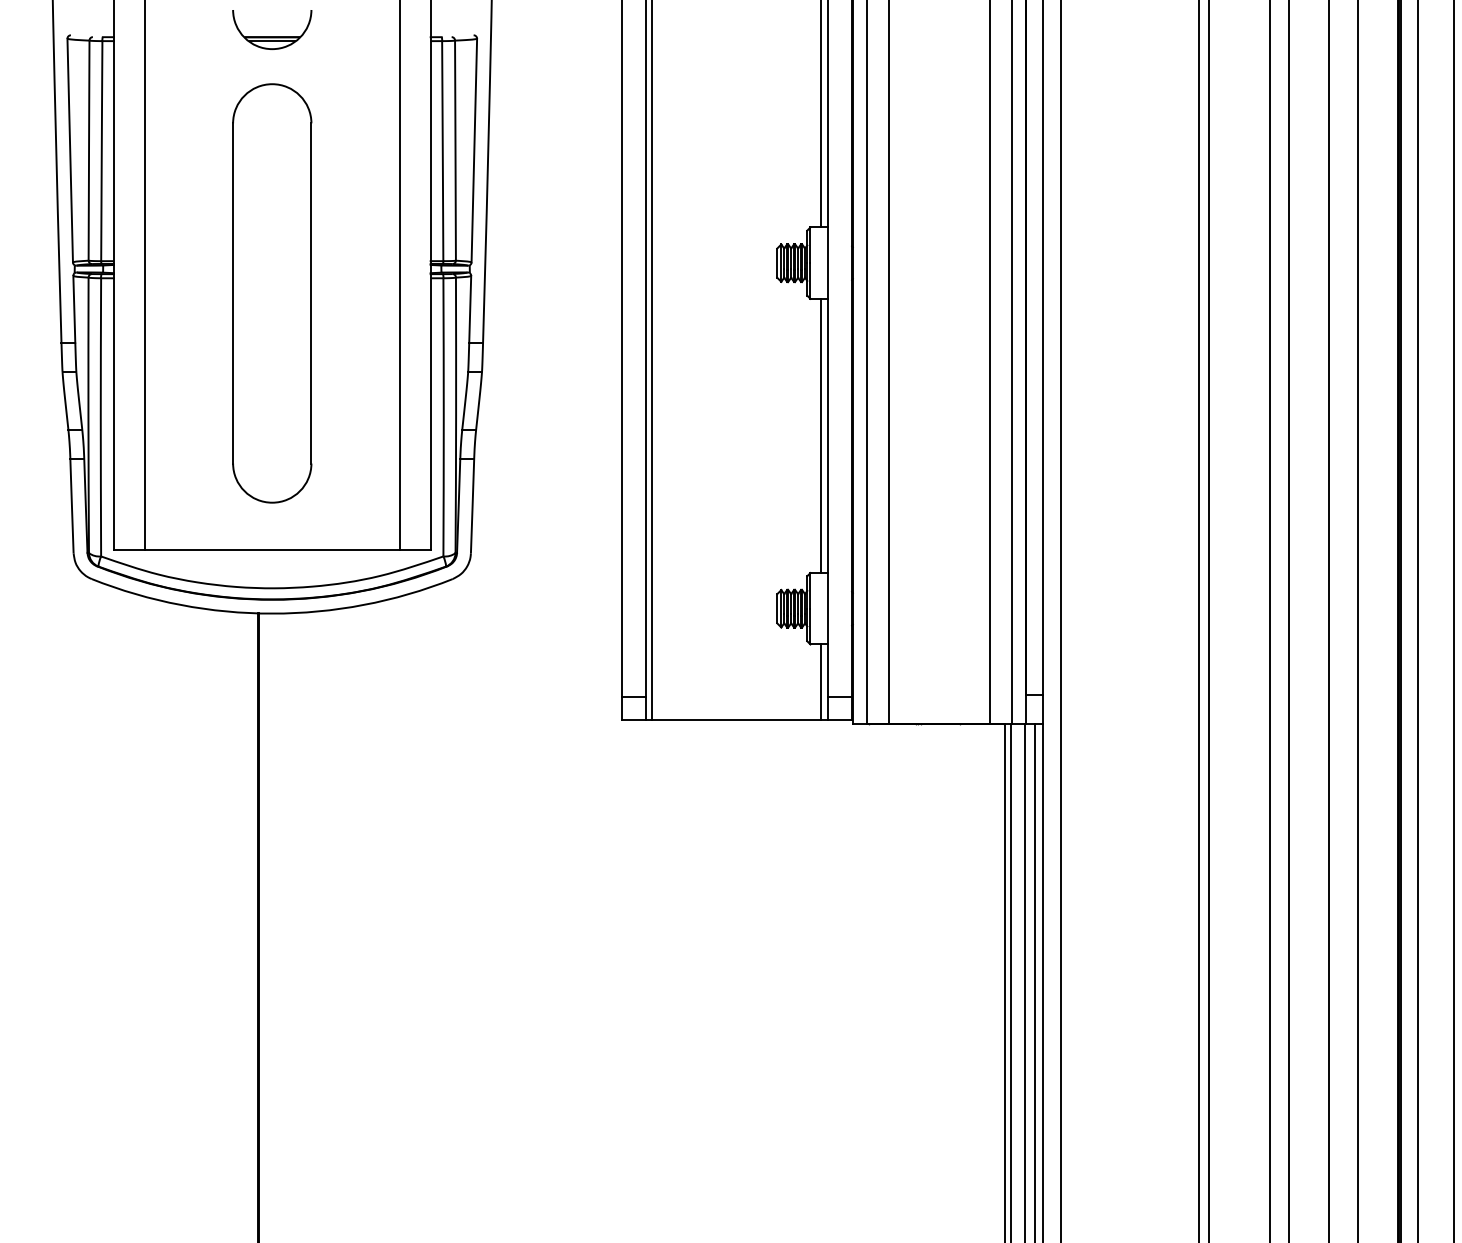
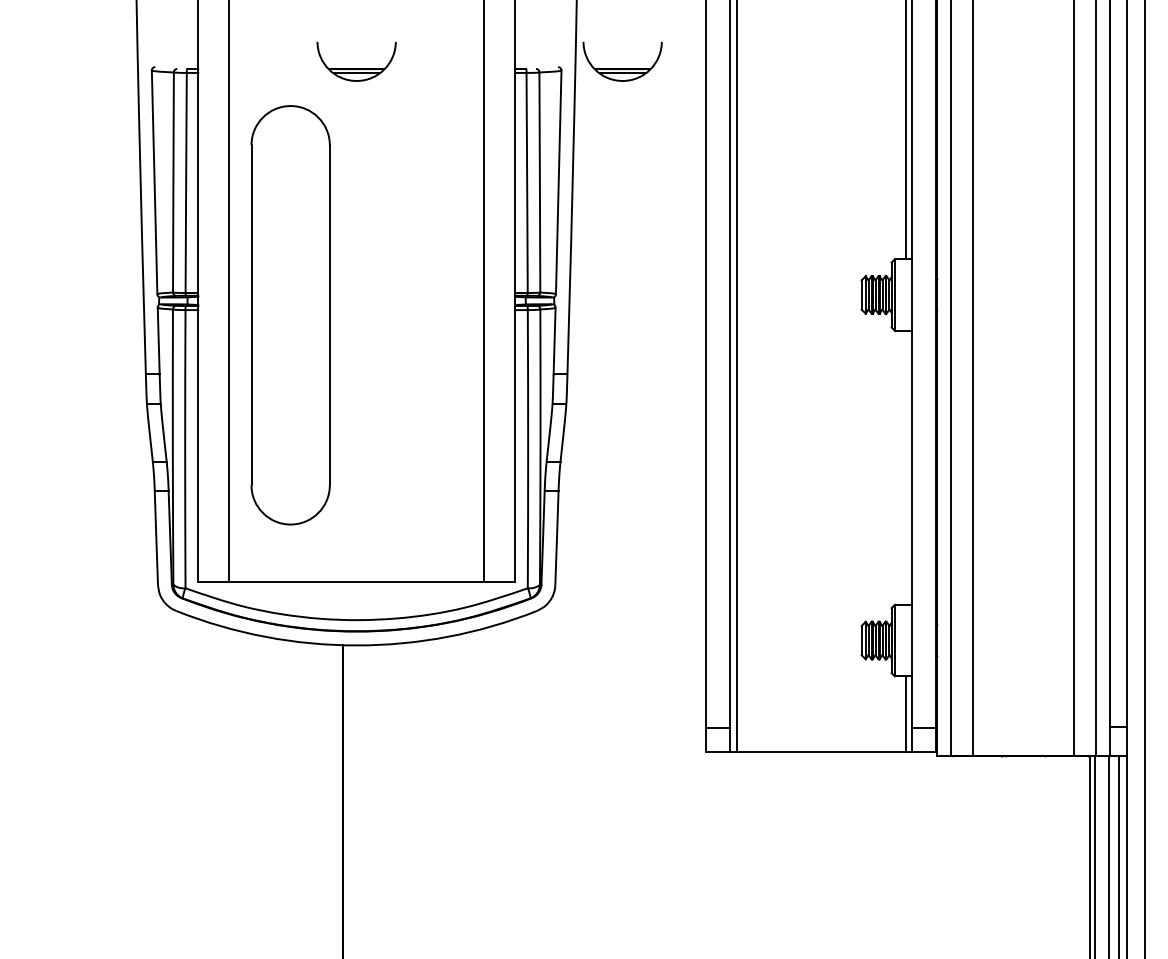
part: (538, 36) -> (622, 68), added
part: (272, 293) -> (290, 315), moved
line: (821, 435) -> (905, 467), removed

